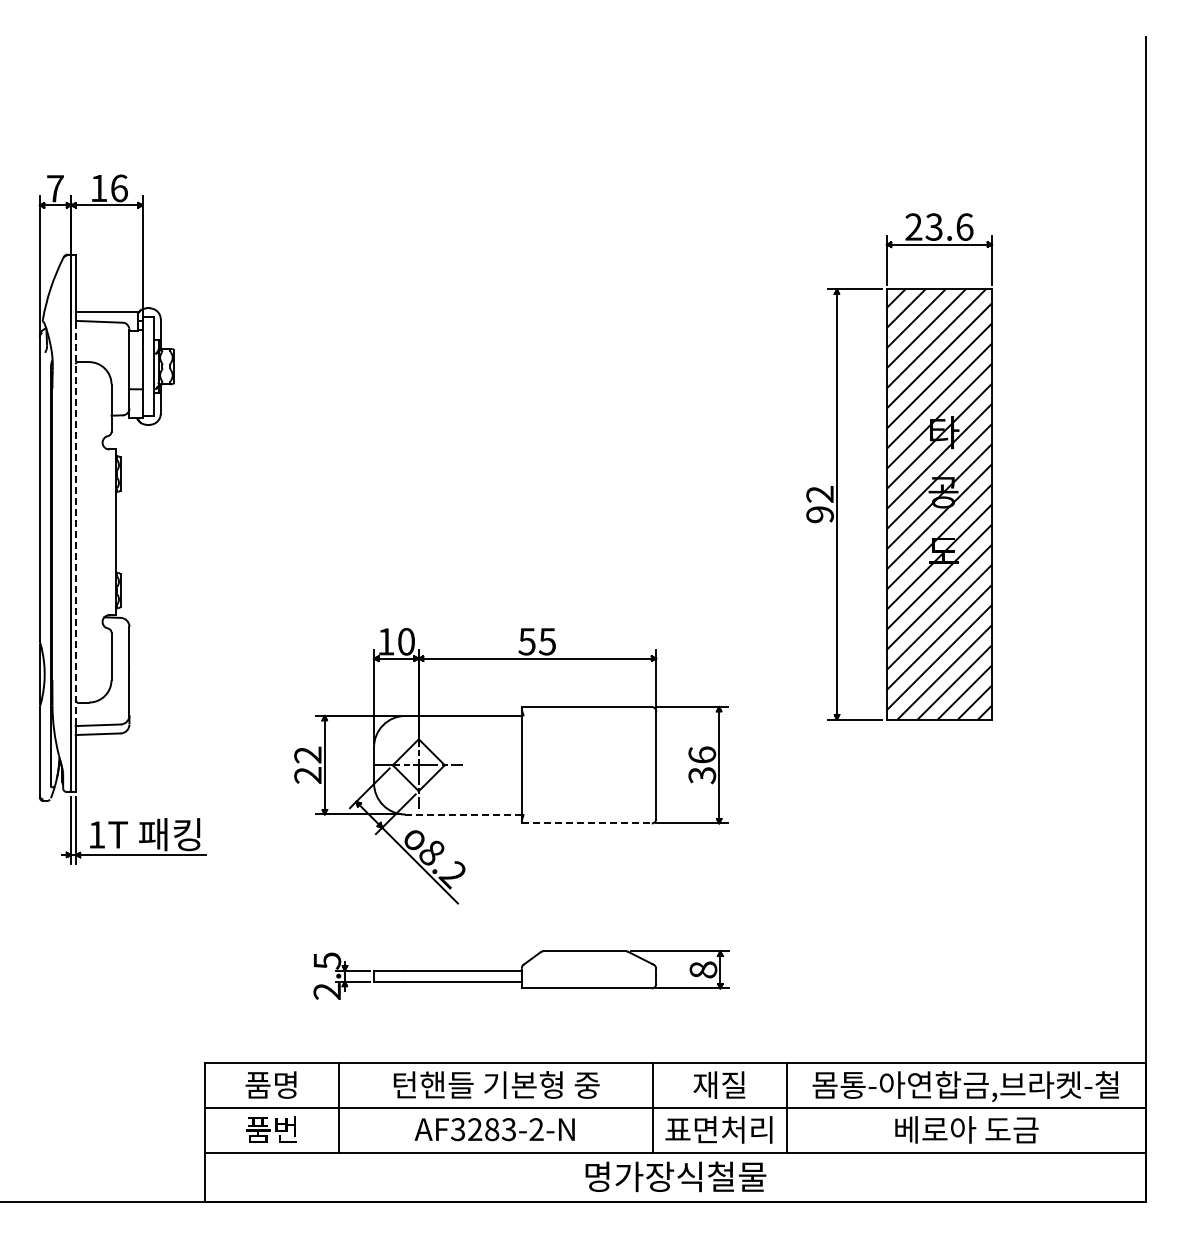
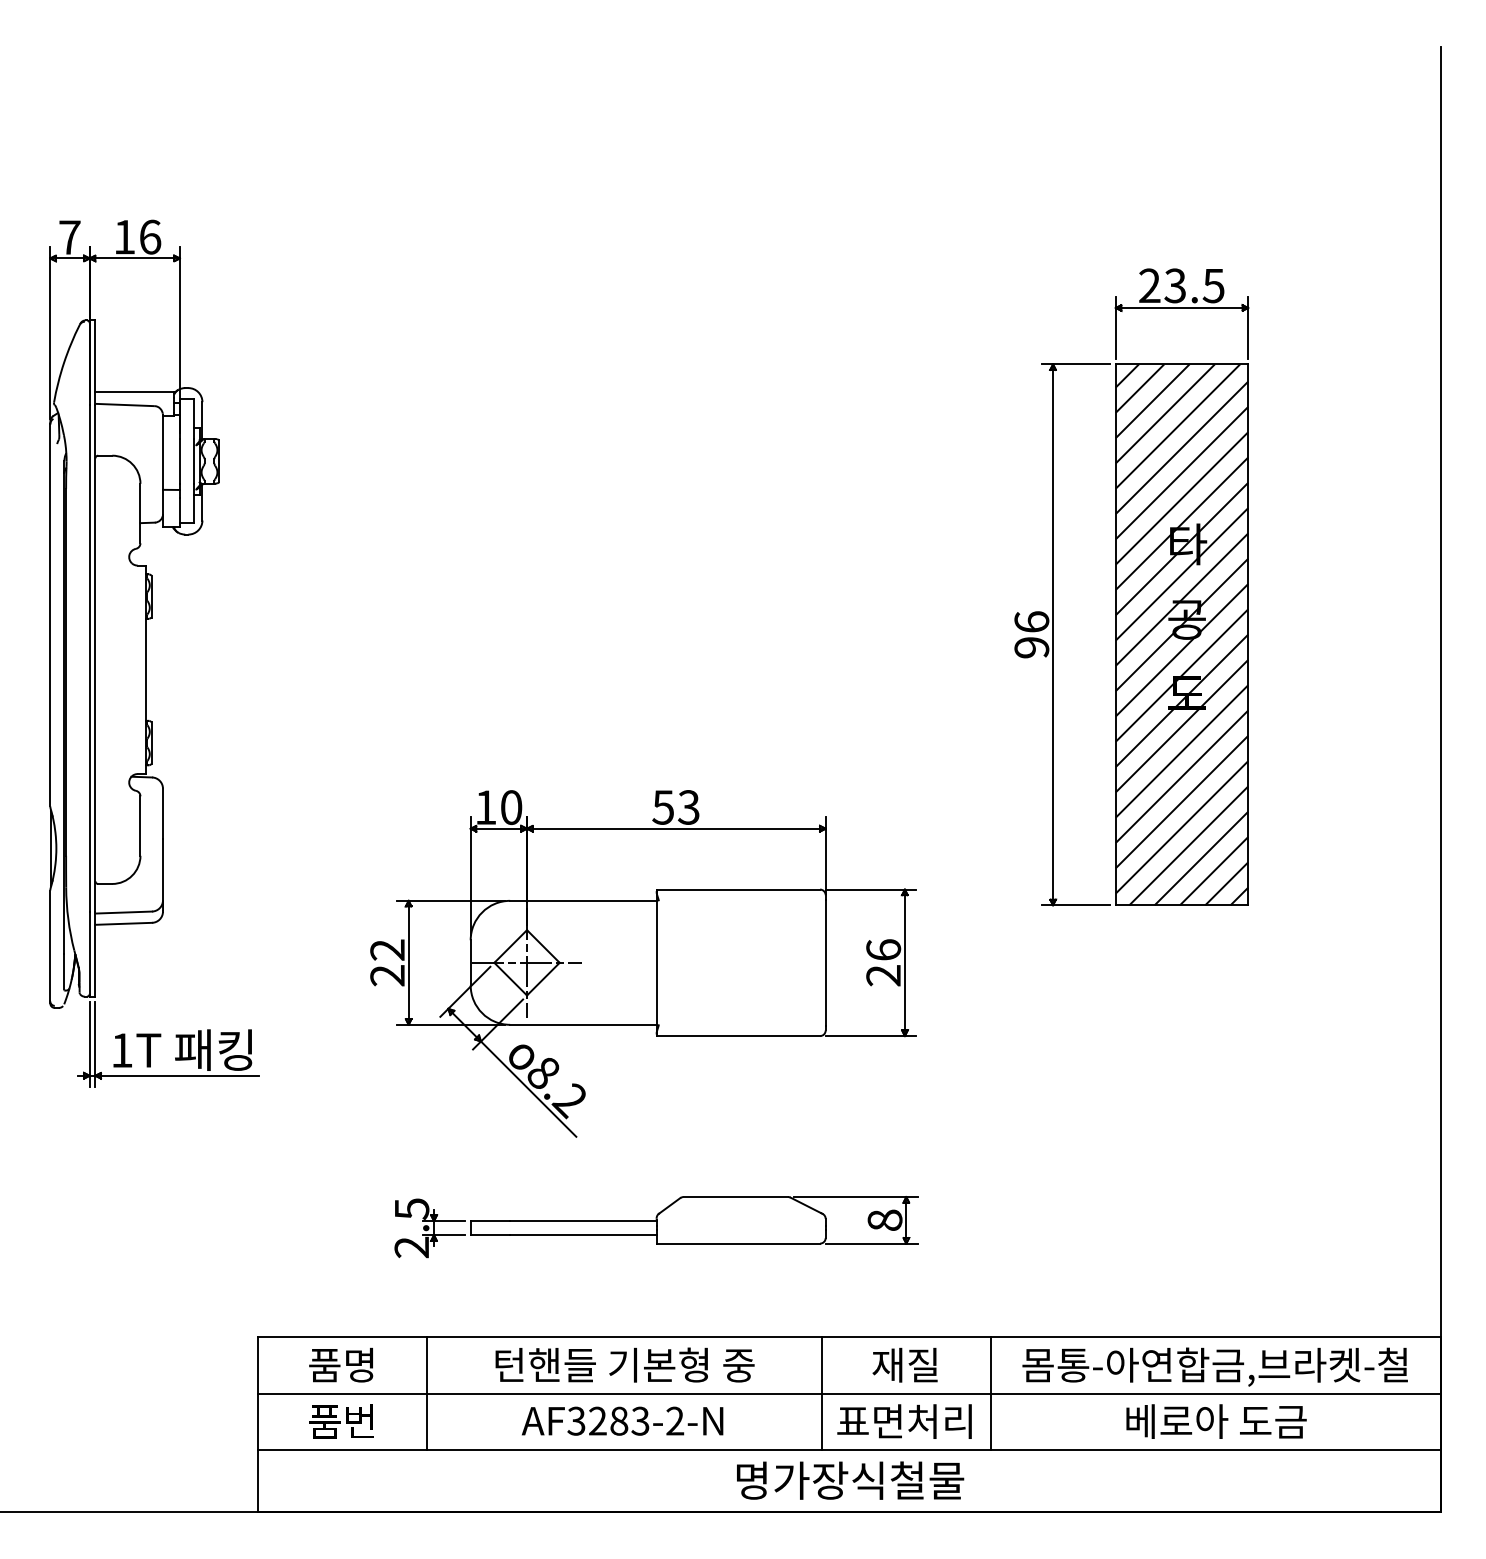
text: (964, 226) -> (1213, 285), 23.6 -> 23.5
text: (819, 493) -> (1031, 620), 92 -> 96
line: (75, 523) -> (95, 658), dashed -> solid
text: (547, 640) -> (688, 805), 55 -> 53
text: (702, 775) -> (883, 975), 36 -> 26
line: (464, 814) -> (584, 1024), dashed -> solid
line: (586, 823) -> (737, 1036), dashed -> solid

